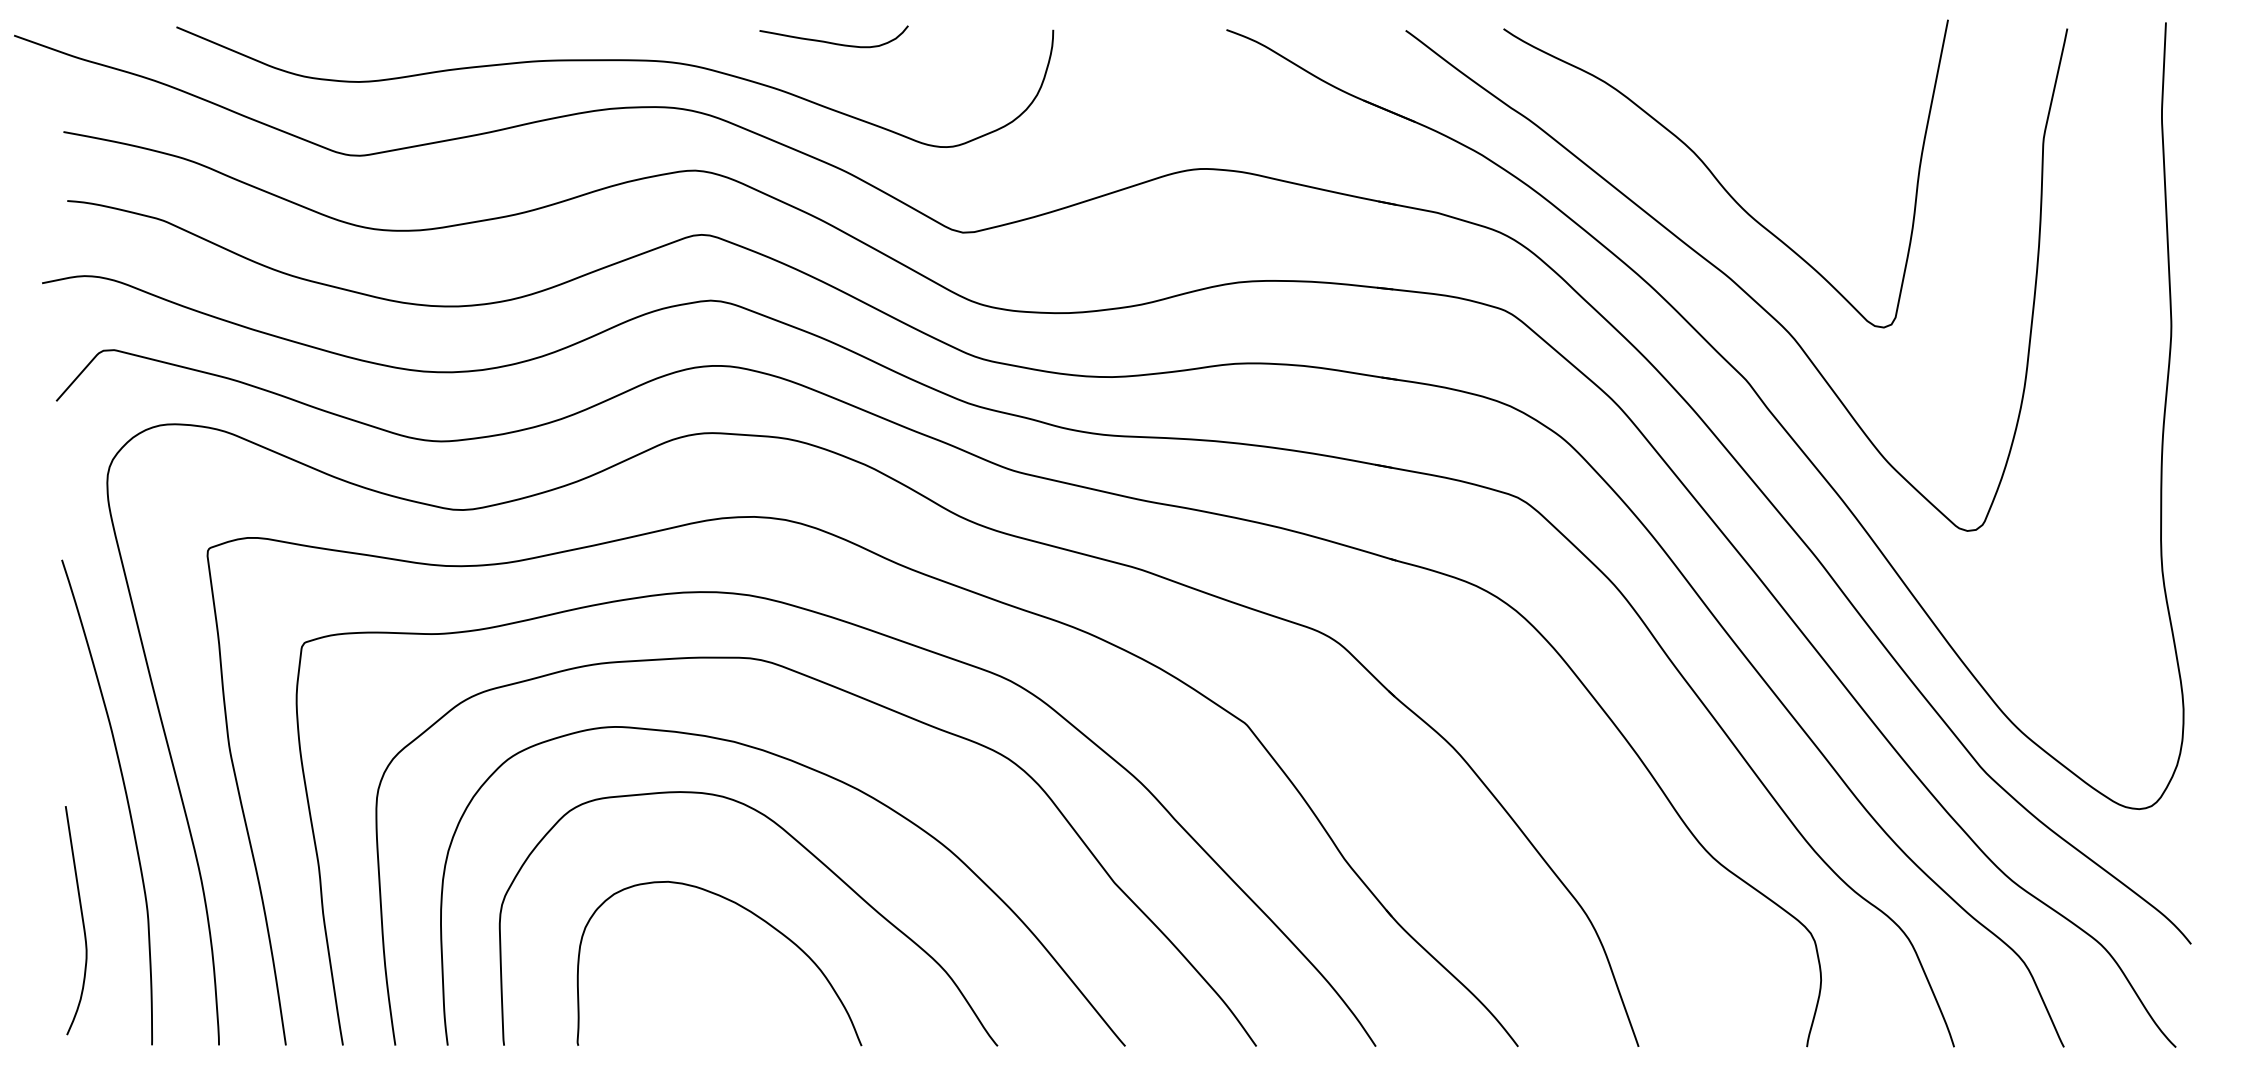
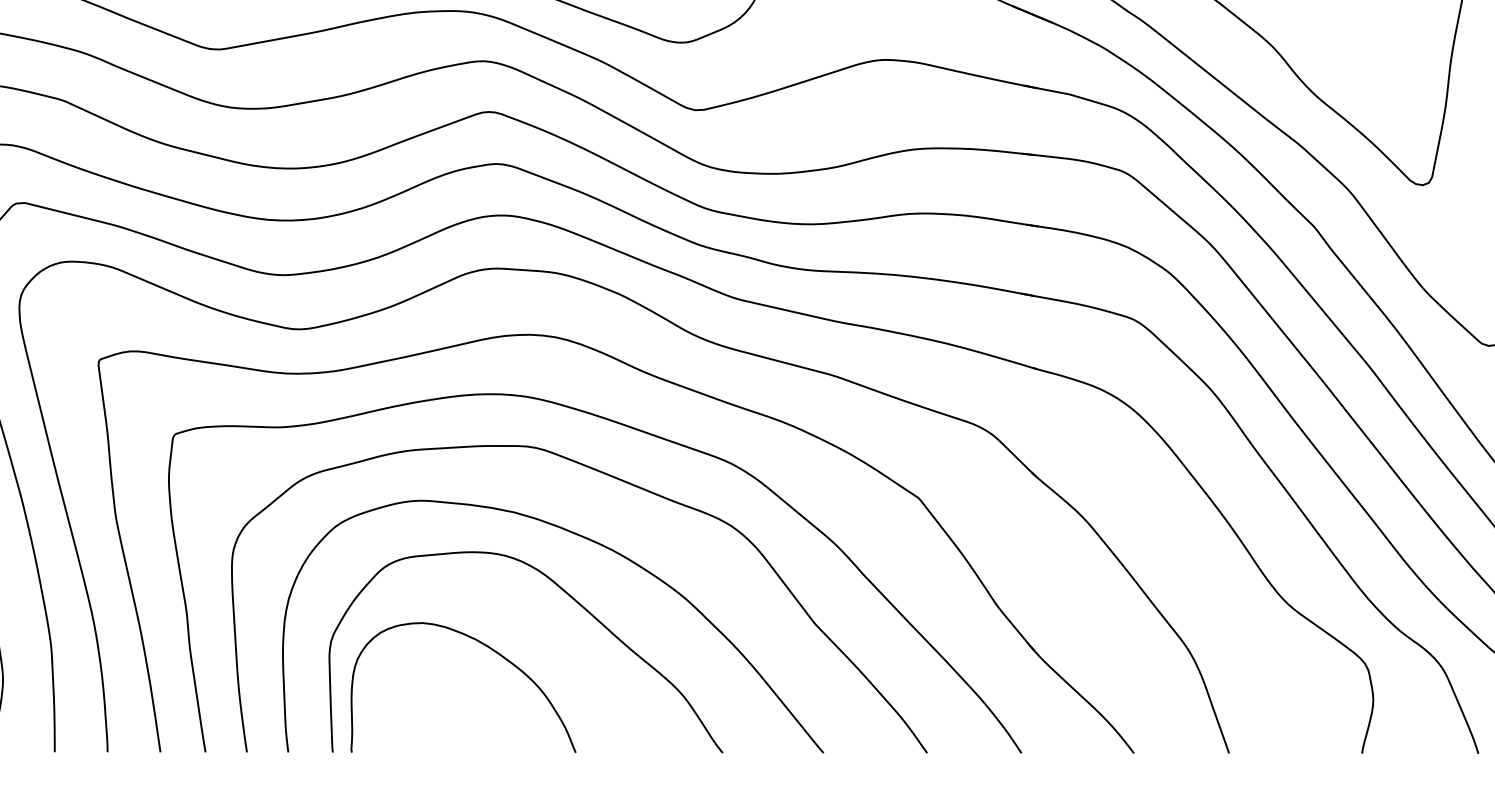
curve: (749, 912) -> (487, 647), moved

